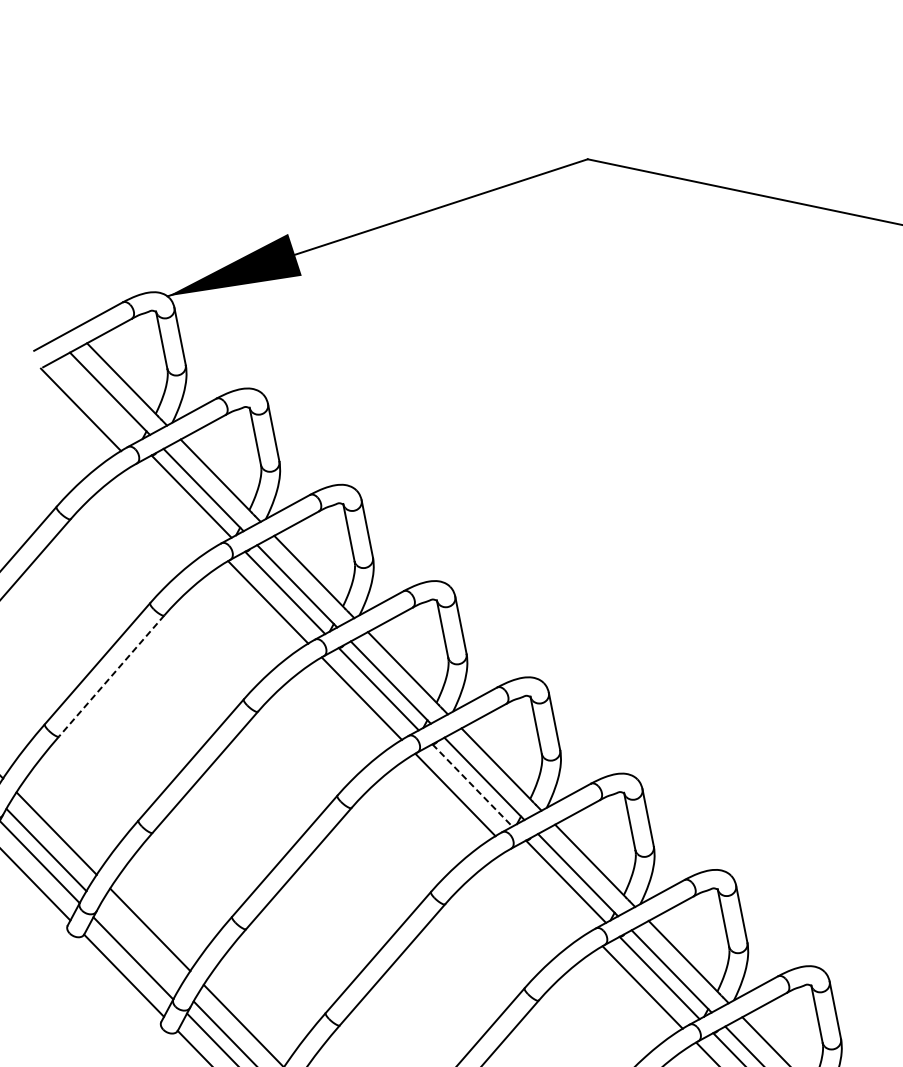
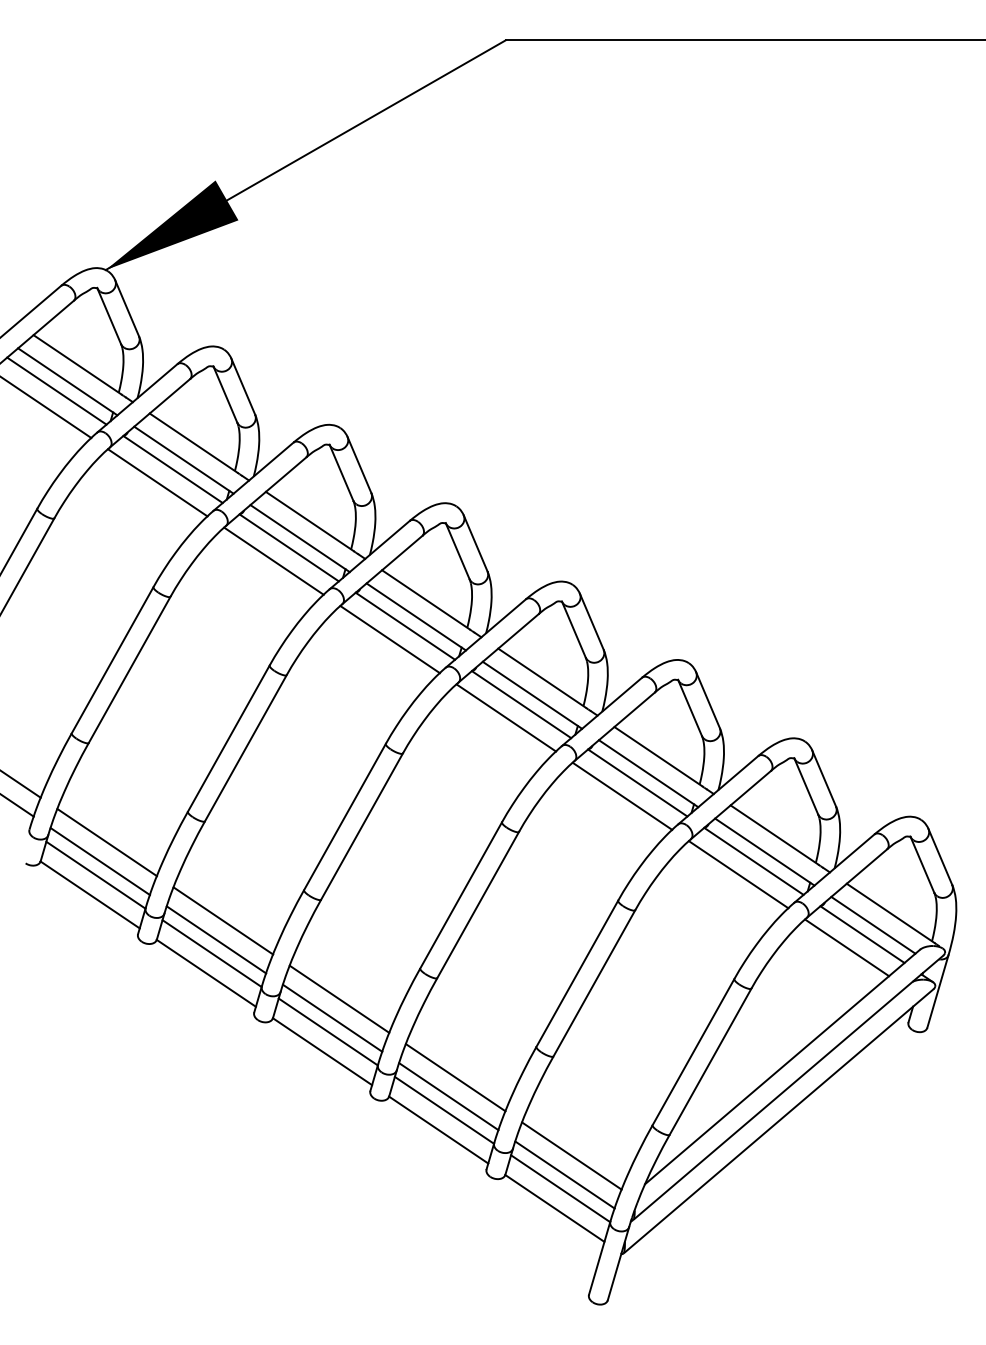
line: (97, 399) -> (56, 390), added
line: (174, 505) -> (157, 482), added
line: (111, 675) -> (129, 669), dashed -> solid
line: (472, 785) -> (521, 704), dashed -> solid
line: (549, 890) -> (622, 795), added
line: (140, 945) -> (216, 939), added

